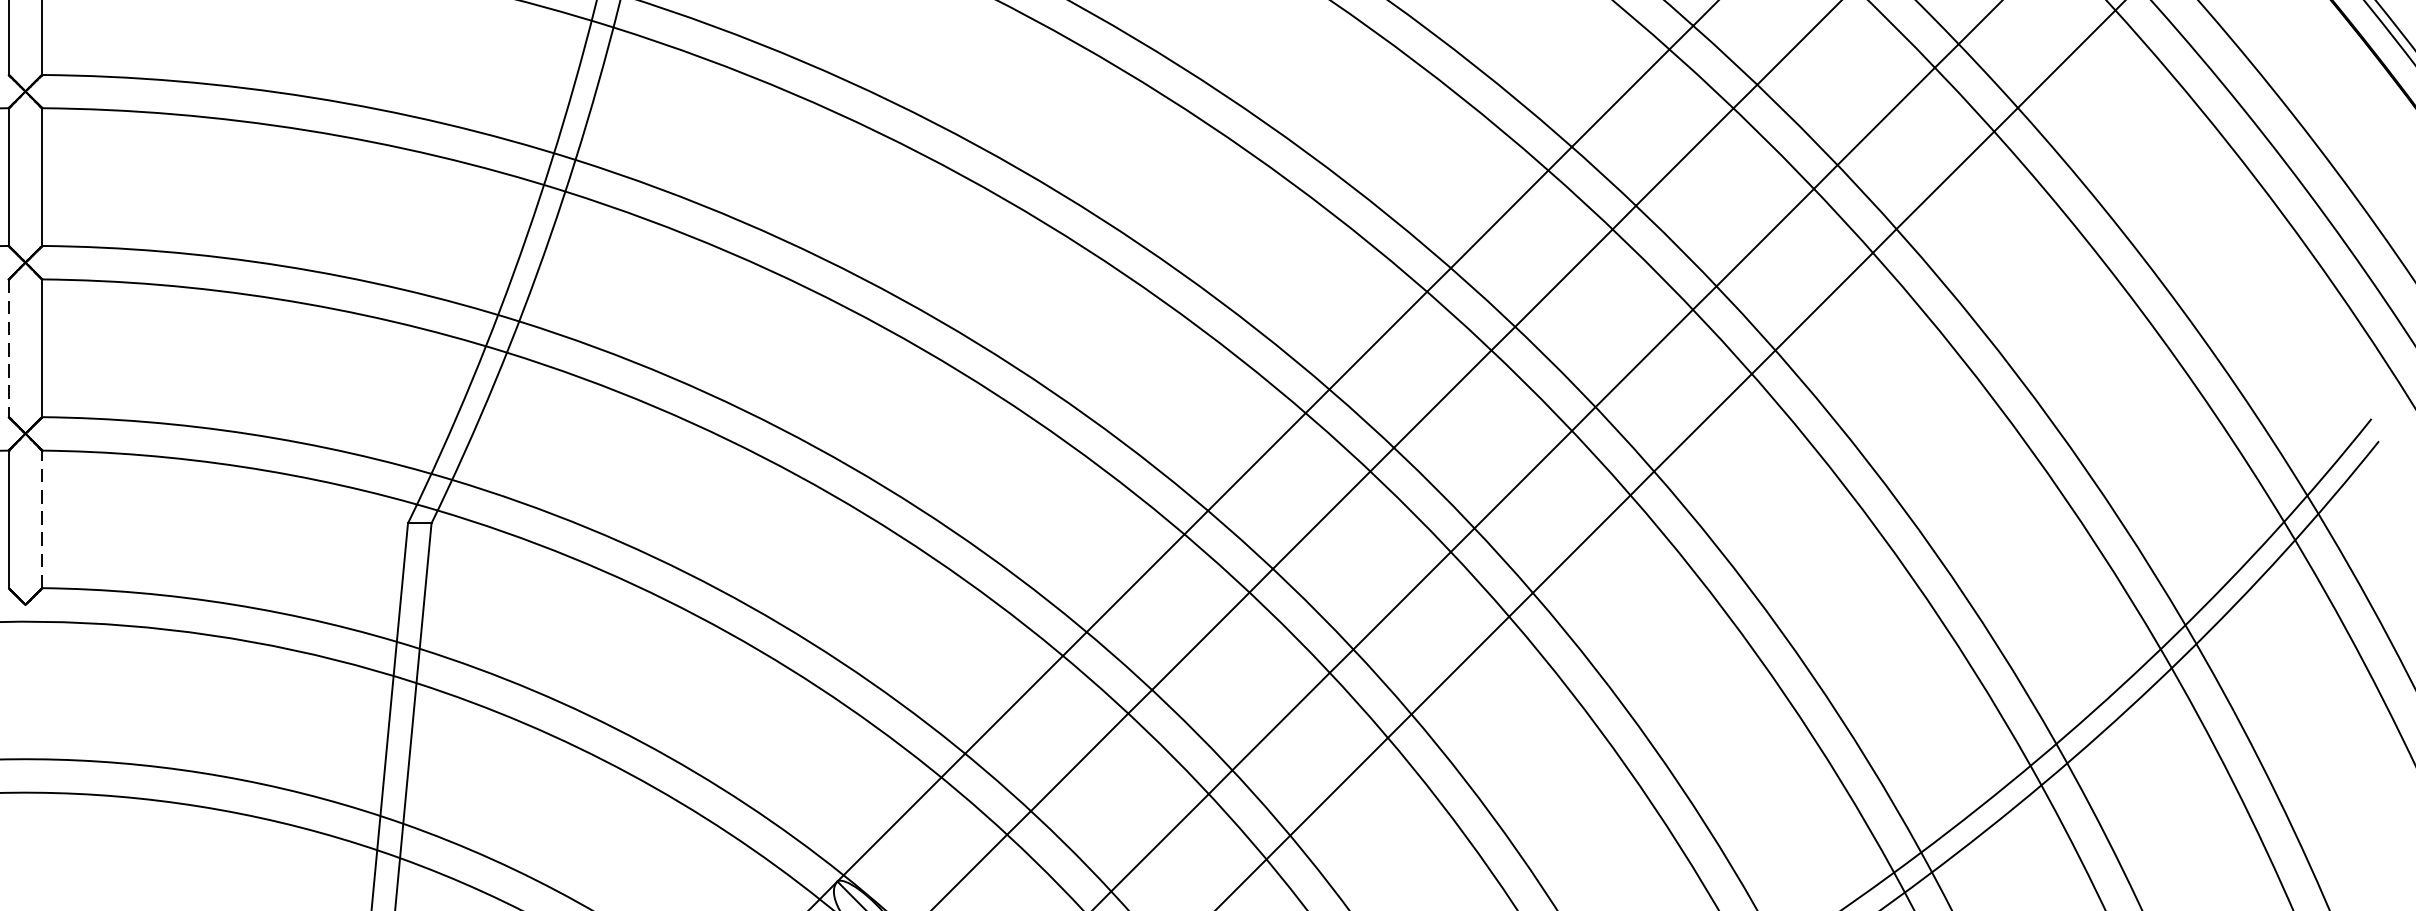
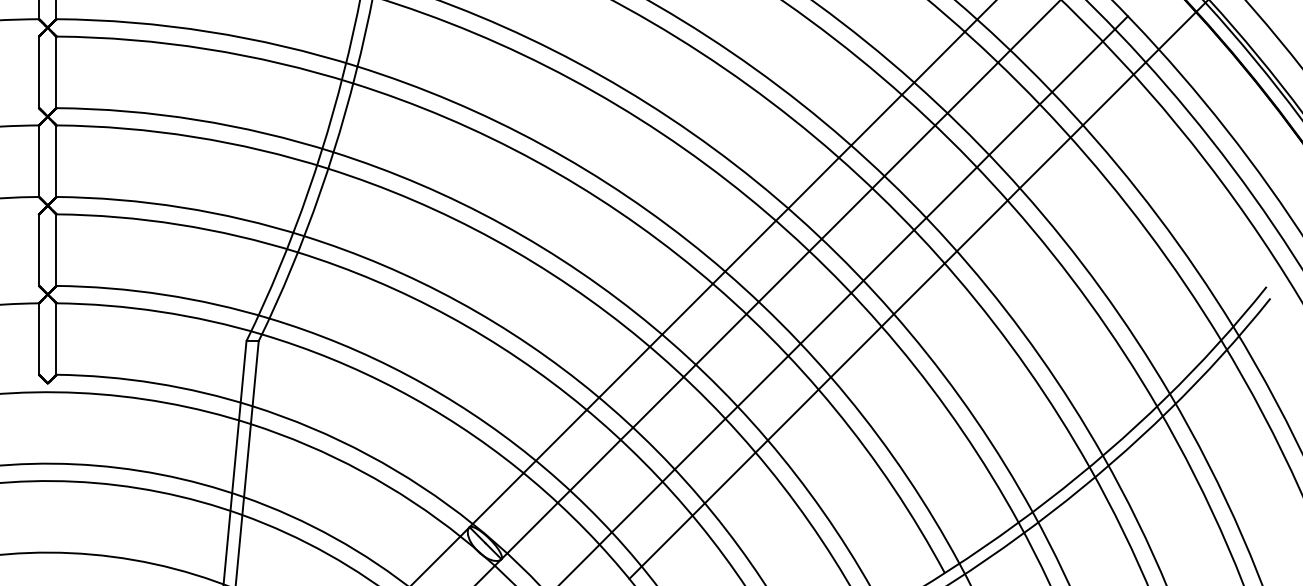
line: (9, 348) -> (39, 250), dashed -> solid
line: (42, 520) -> (56, 339), dashed -> solid

